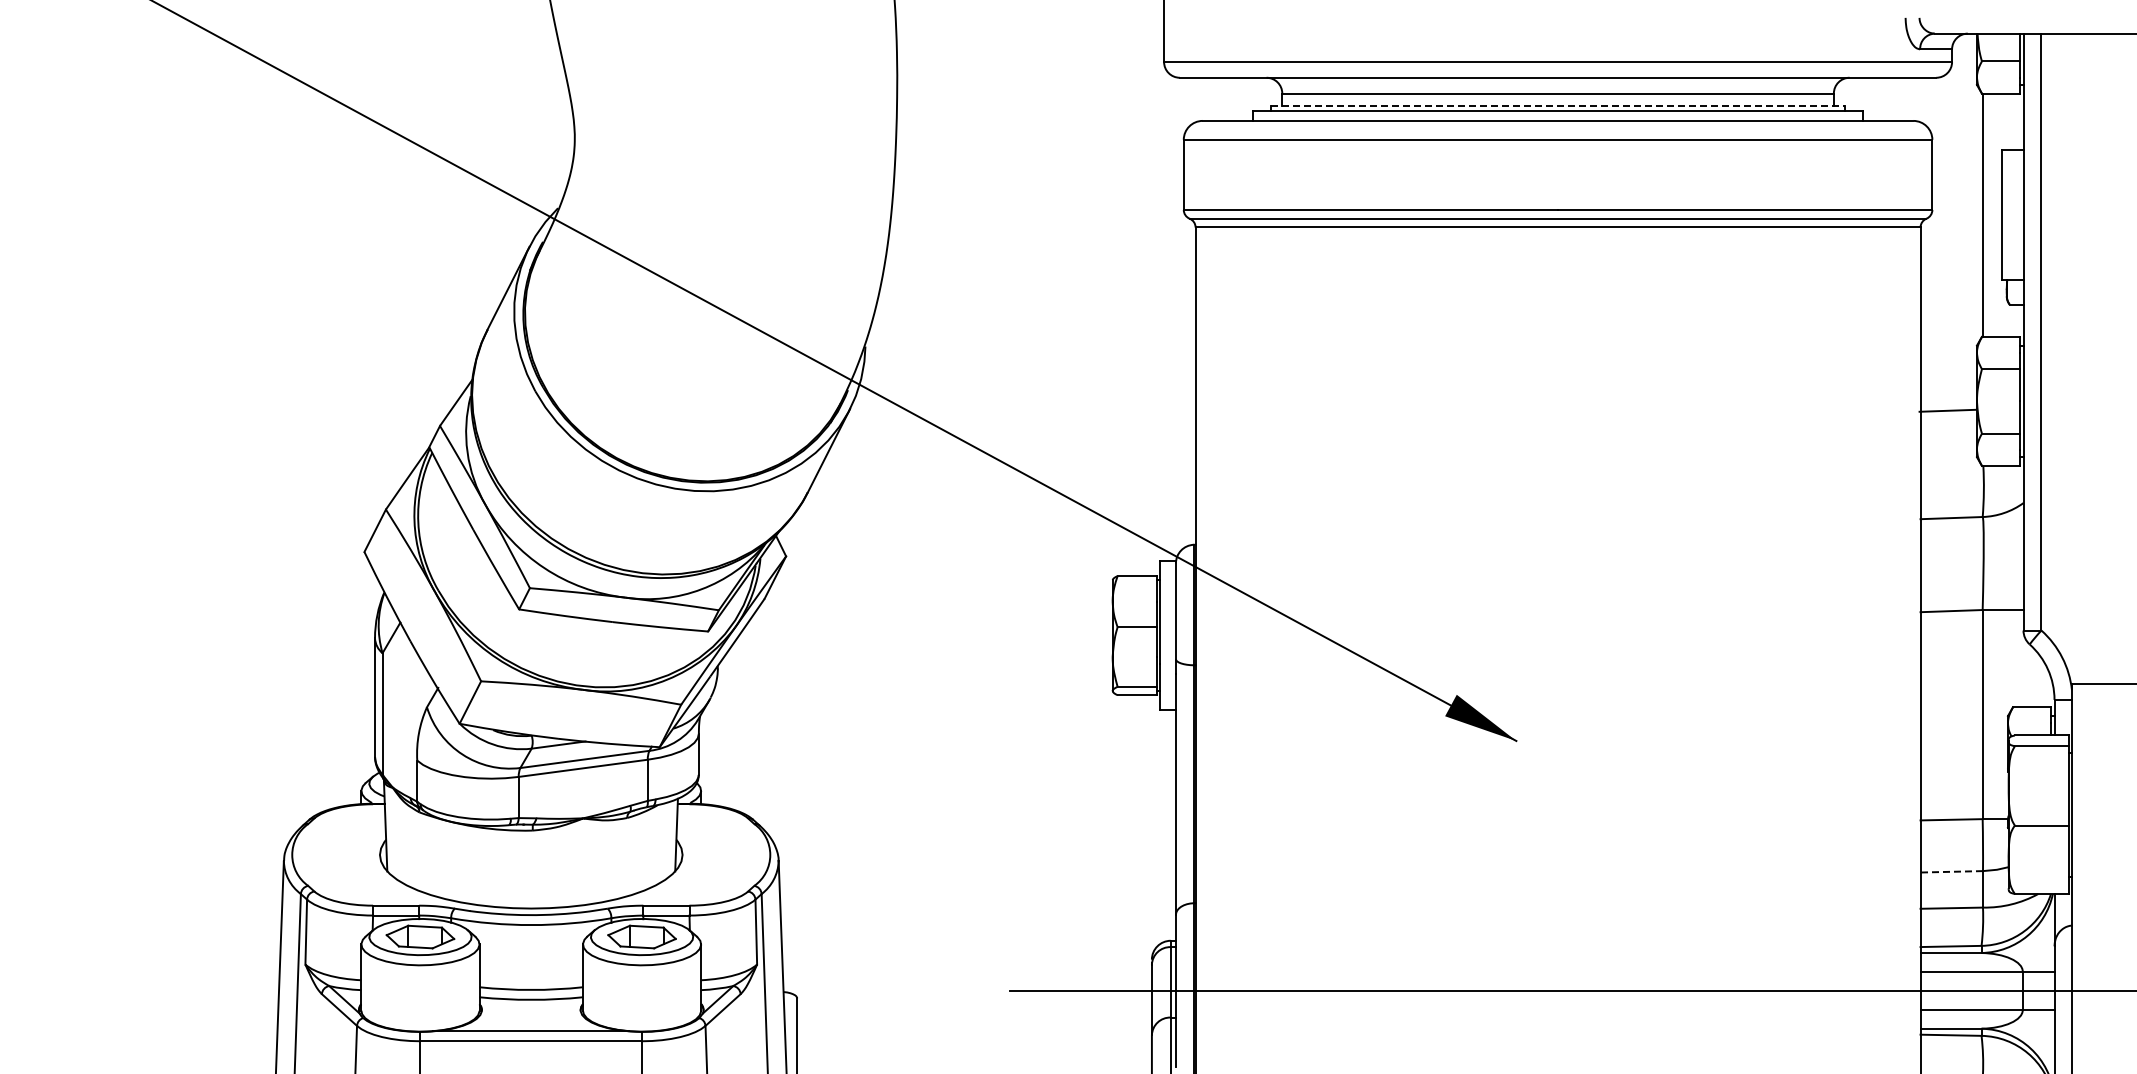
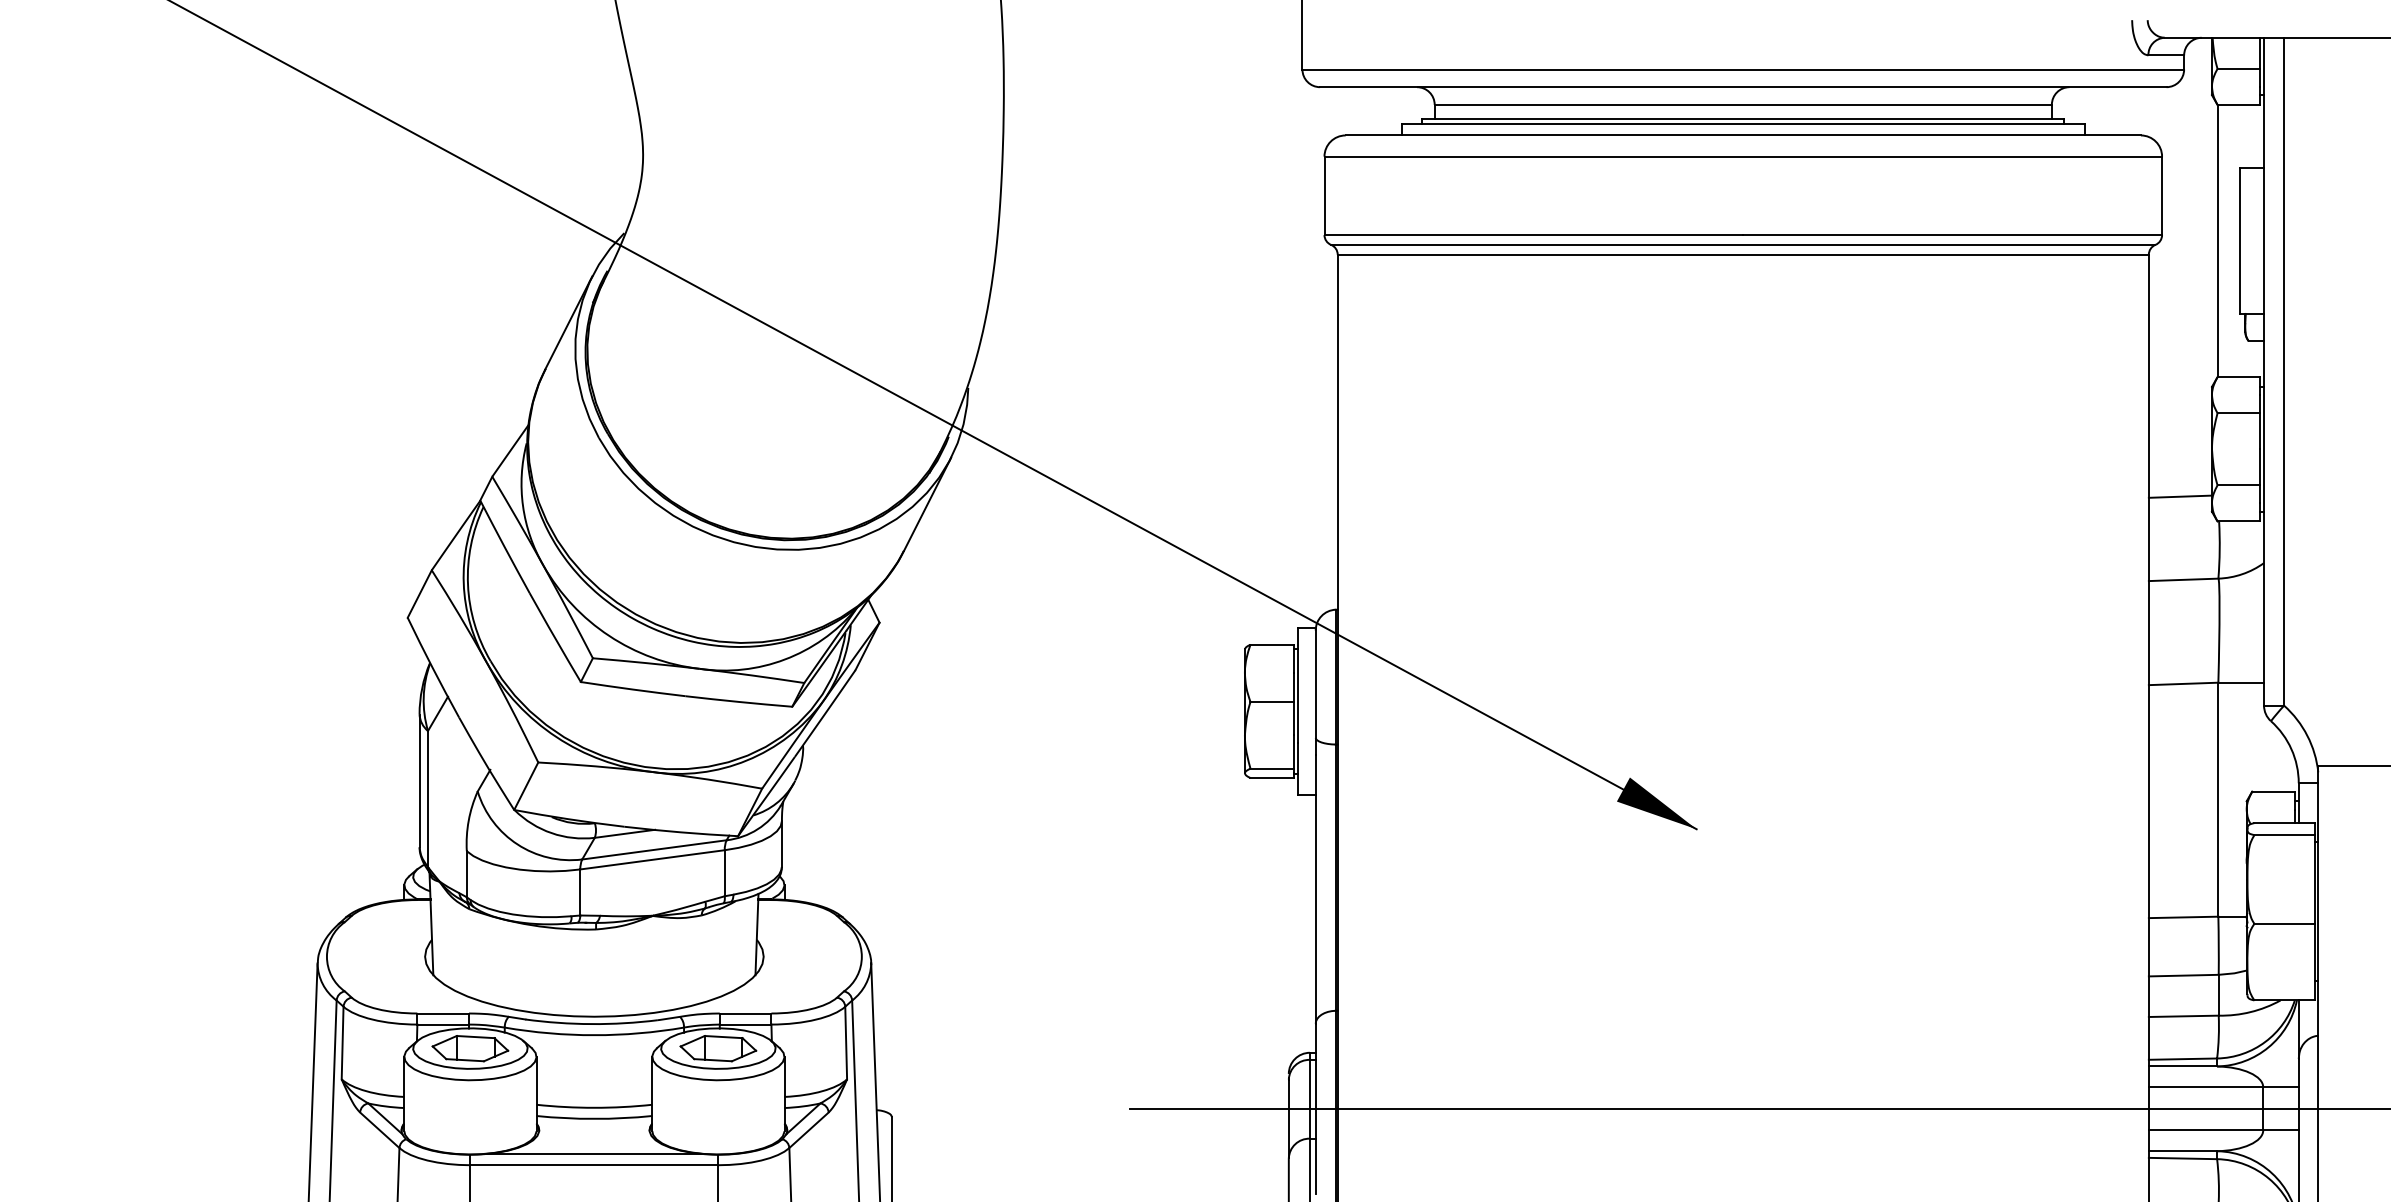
line: (1558, 106) -> (1743, 119), dashed -> solid
line: (1947, 410) -> (2180, 496), moved
line: (1951, 871) -> (2183, 975), dashed -> solid

